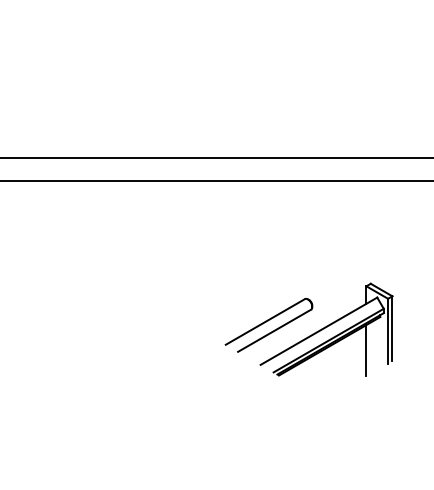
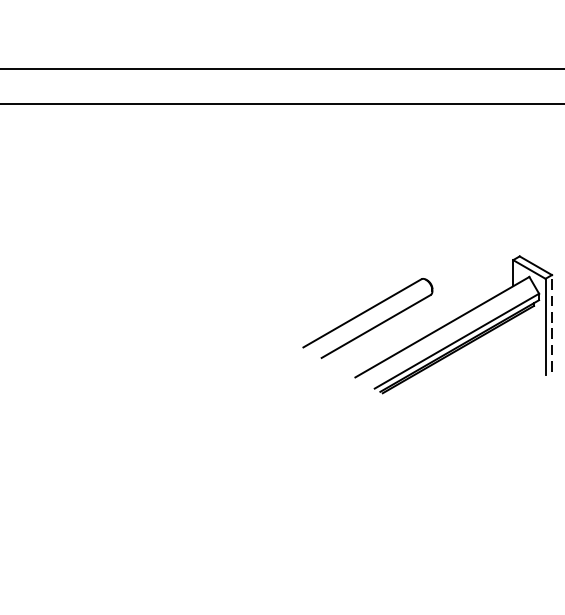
line: (392, 328) -> (552, 323), solid -> dashed
line: (366, 350) -> (513, 355), removed

